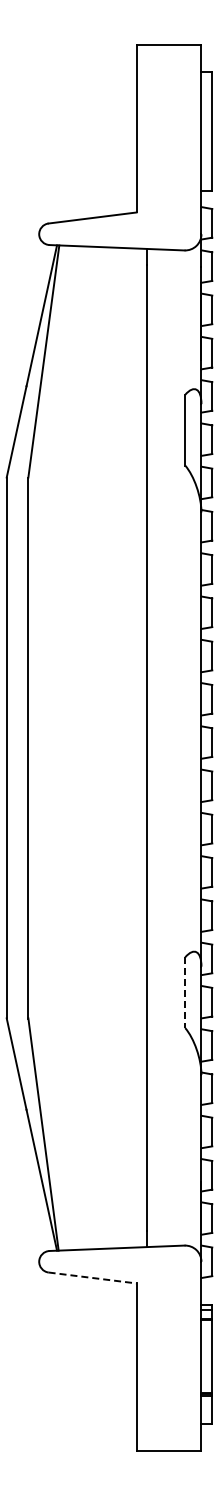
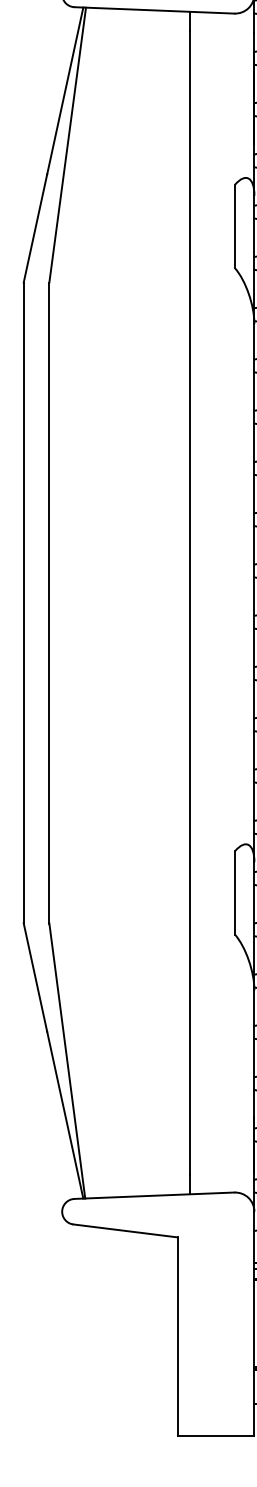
line: (185, 993) -> (235, 893), dashed -> solid
line: (93, 1278) -> (126, 1231), dashed -> solid

